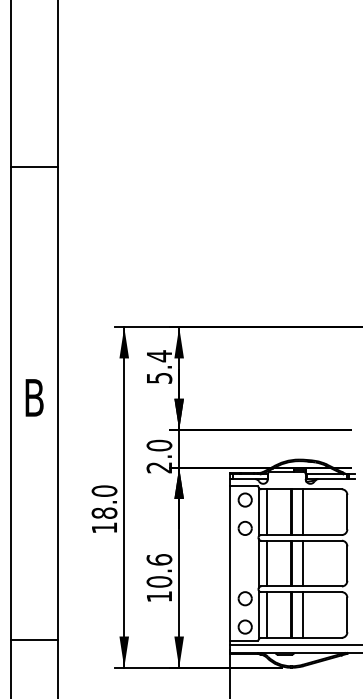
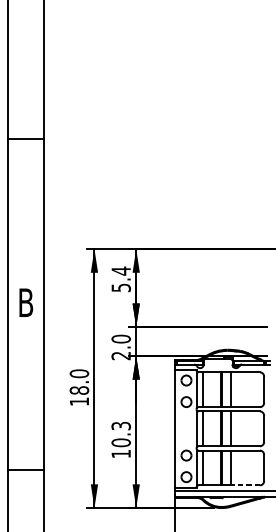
line: (34, 167) -> (26, 139), moved
text: (159, 559) -> (121, 425), 10.6 -> 10.3
line: (322, 637) -> (245, 485), solid -> dashed
line: (34, 639) -> (26, 469), moved

